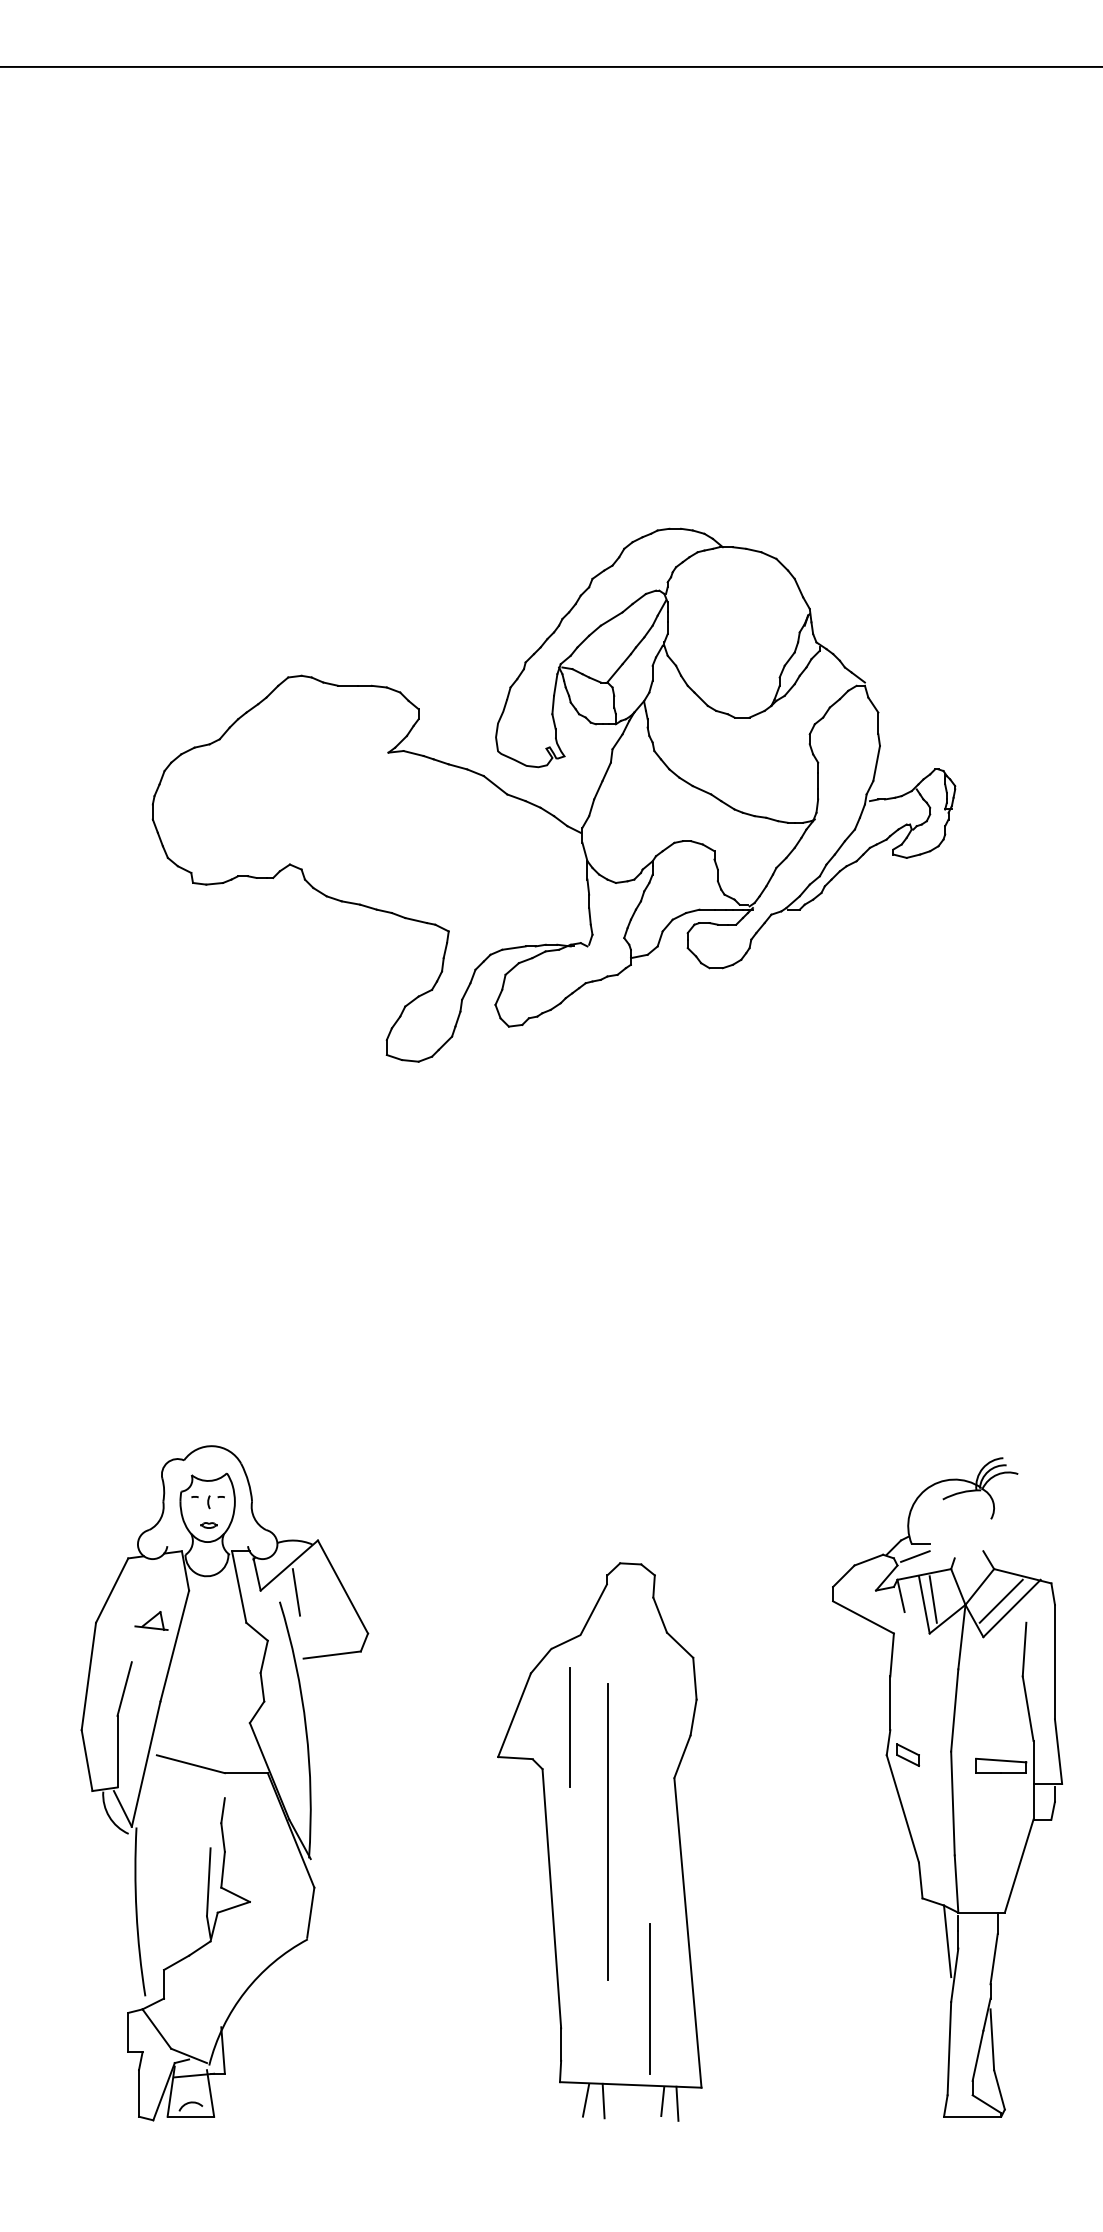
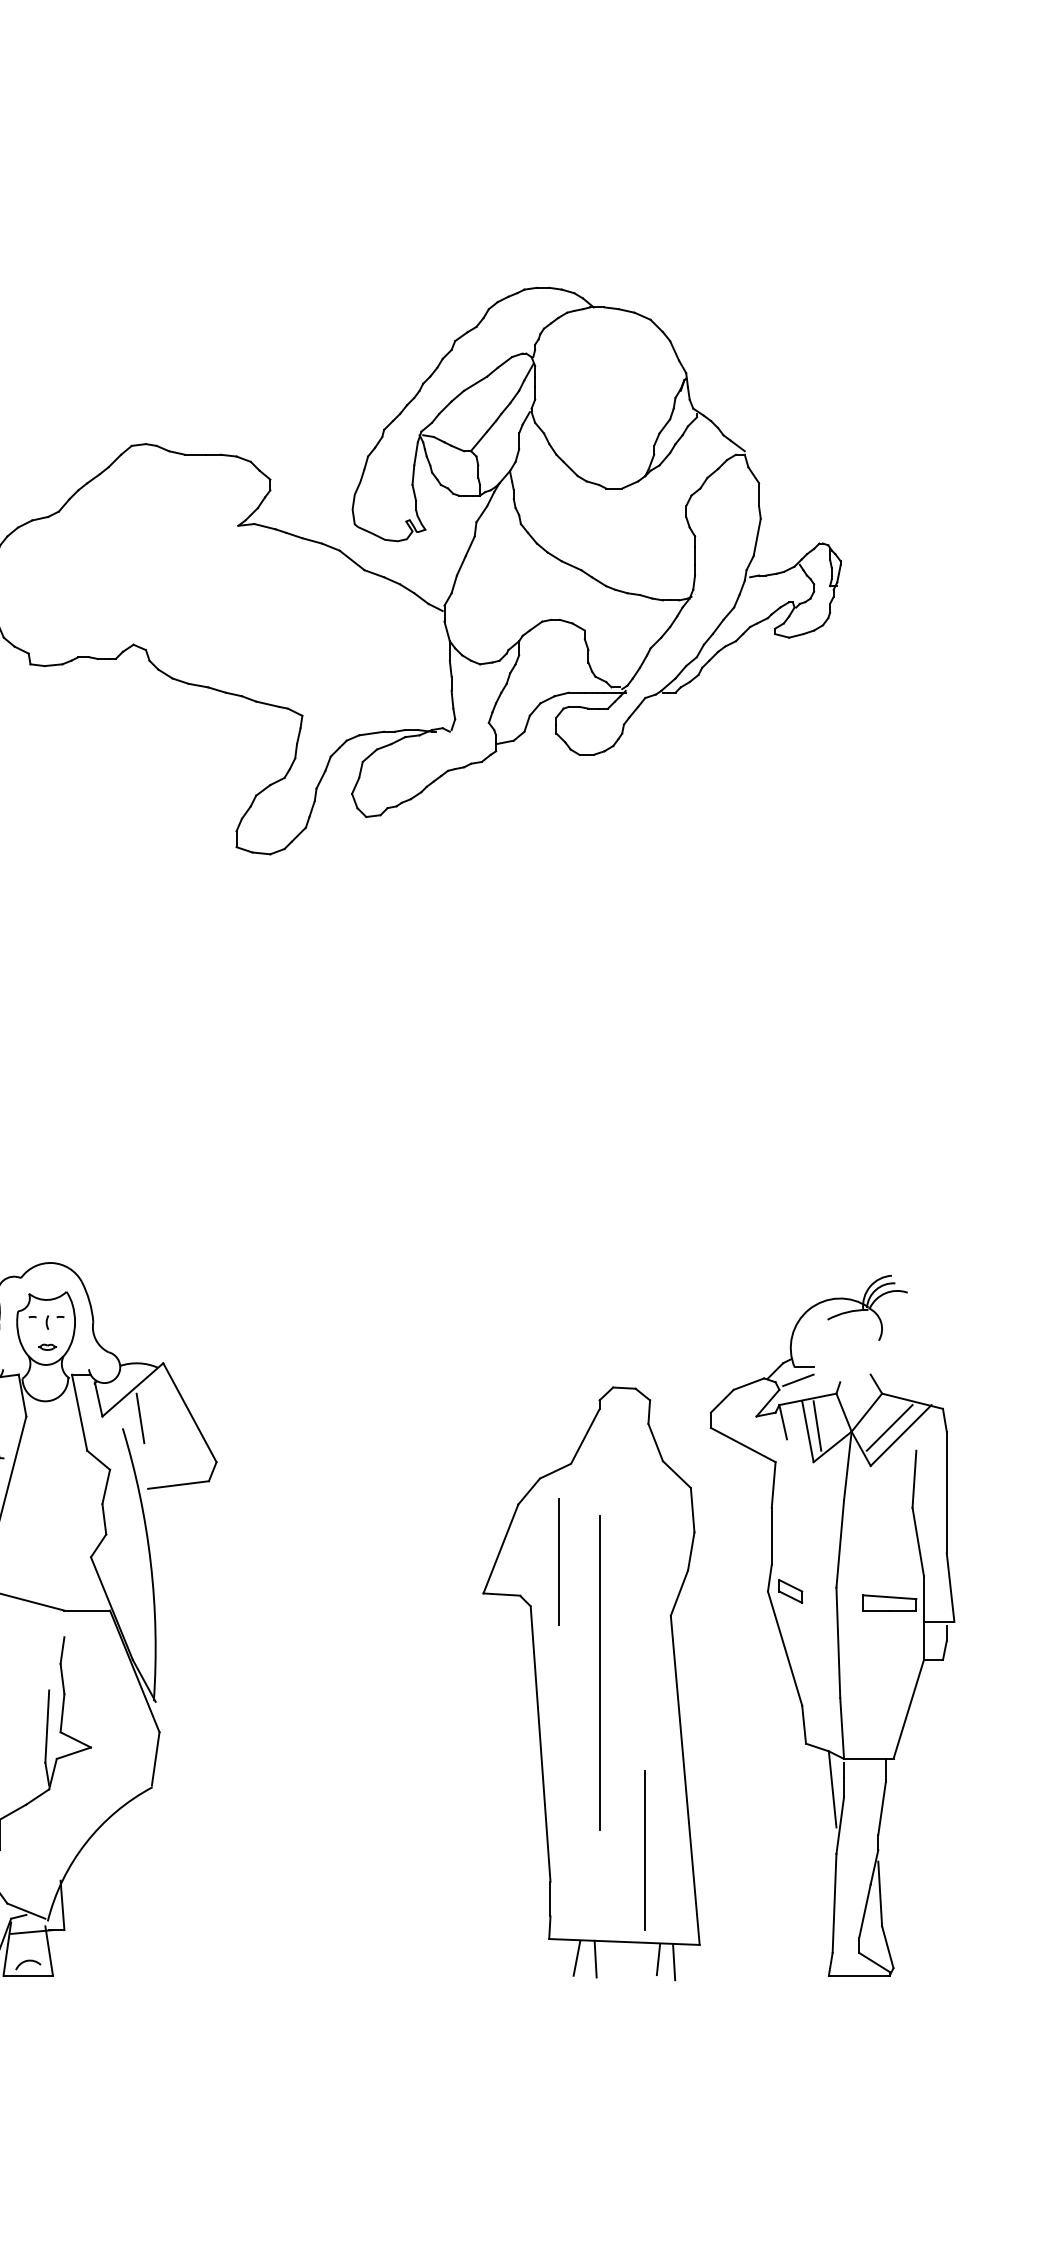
part: (599, 1841) -> (591, 1683), moved

